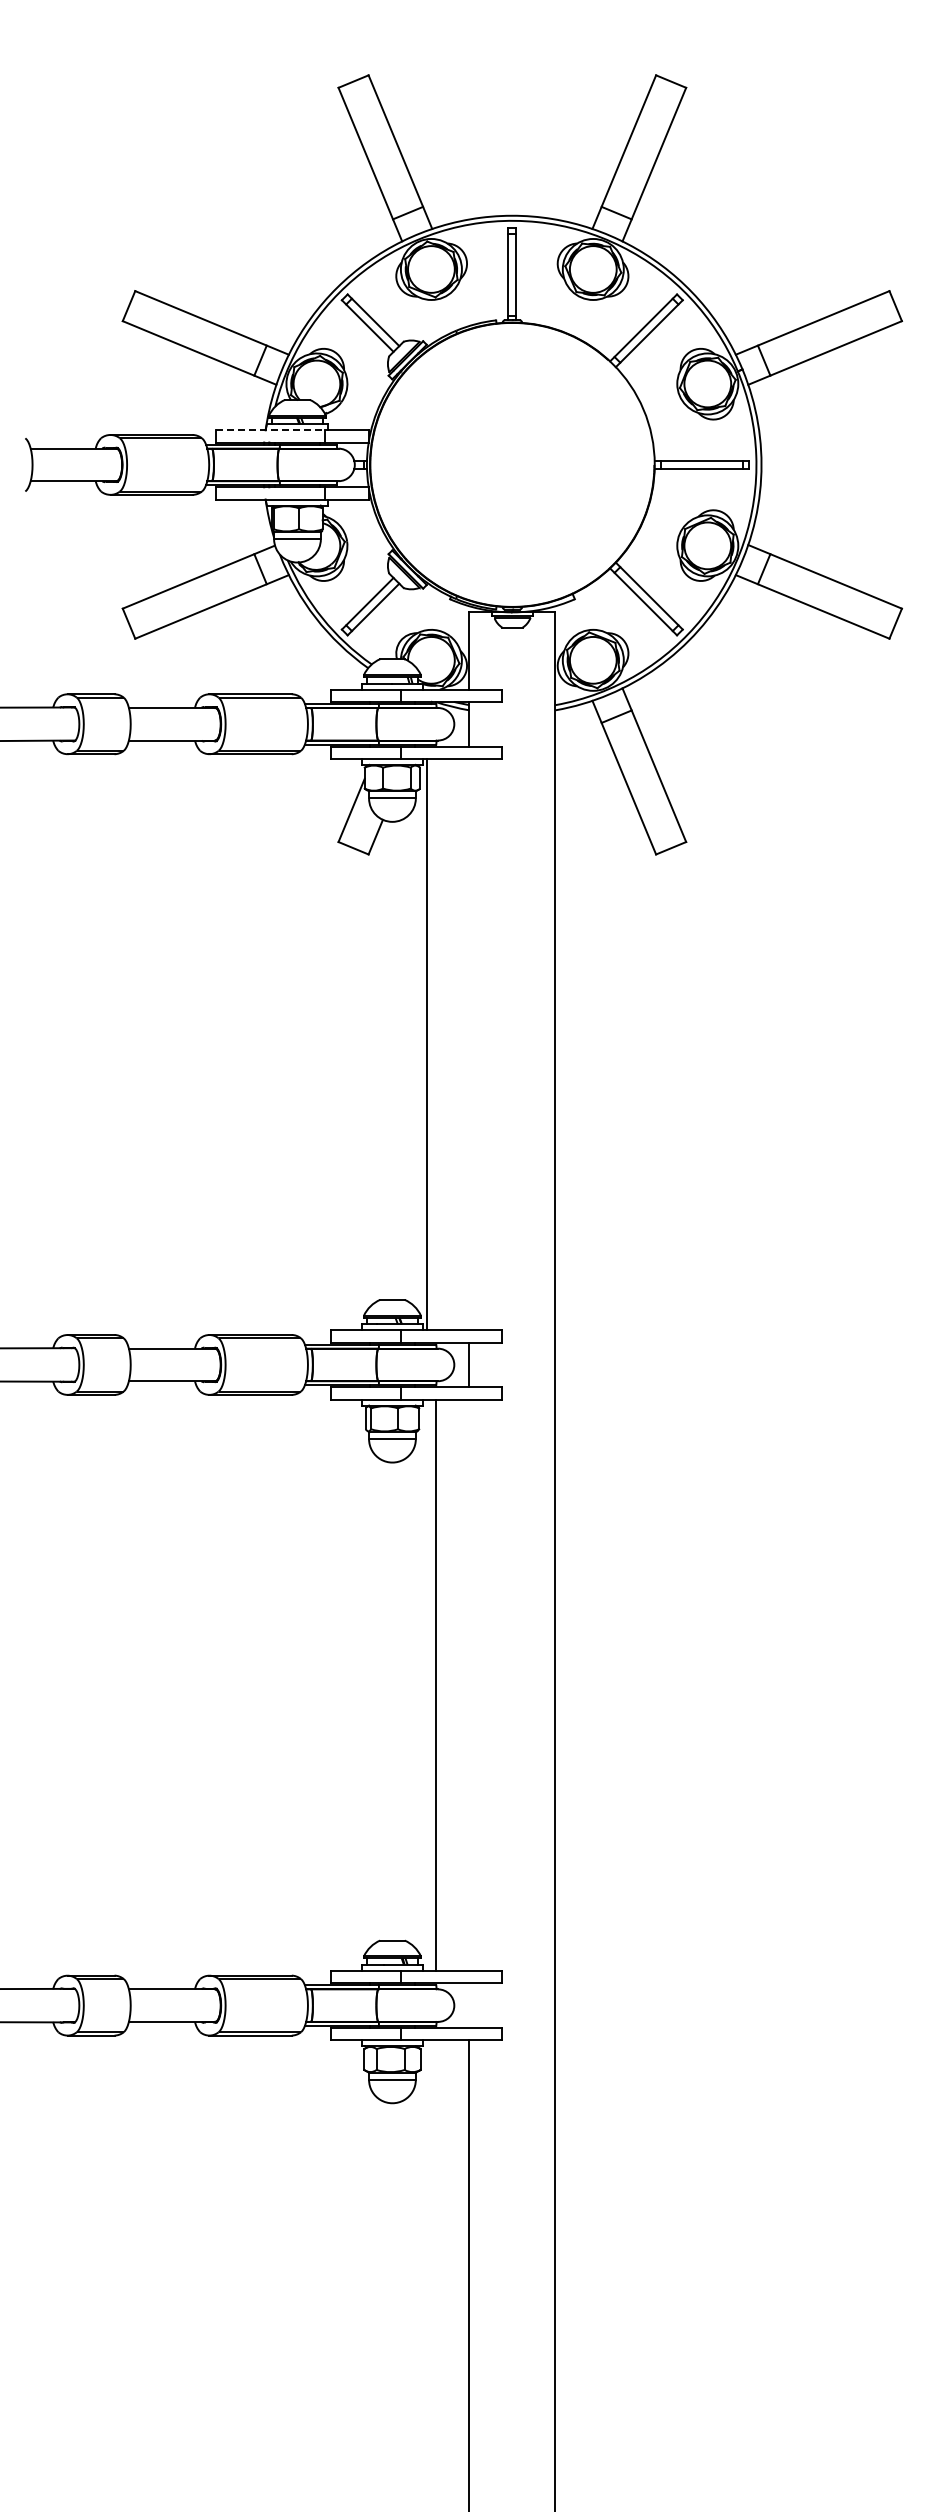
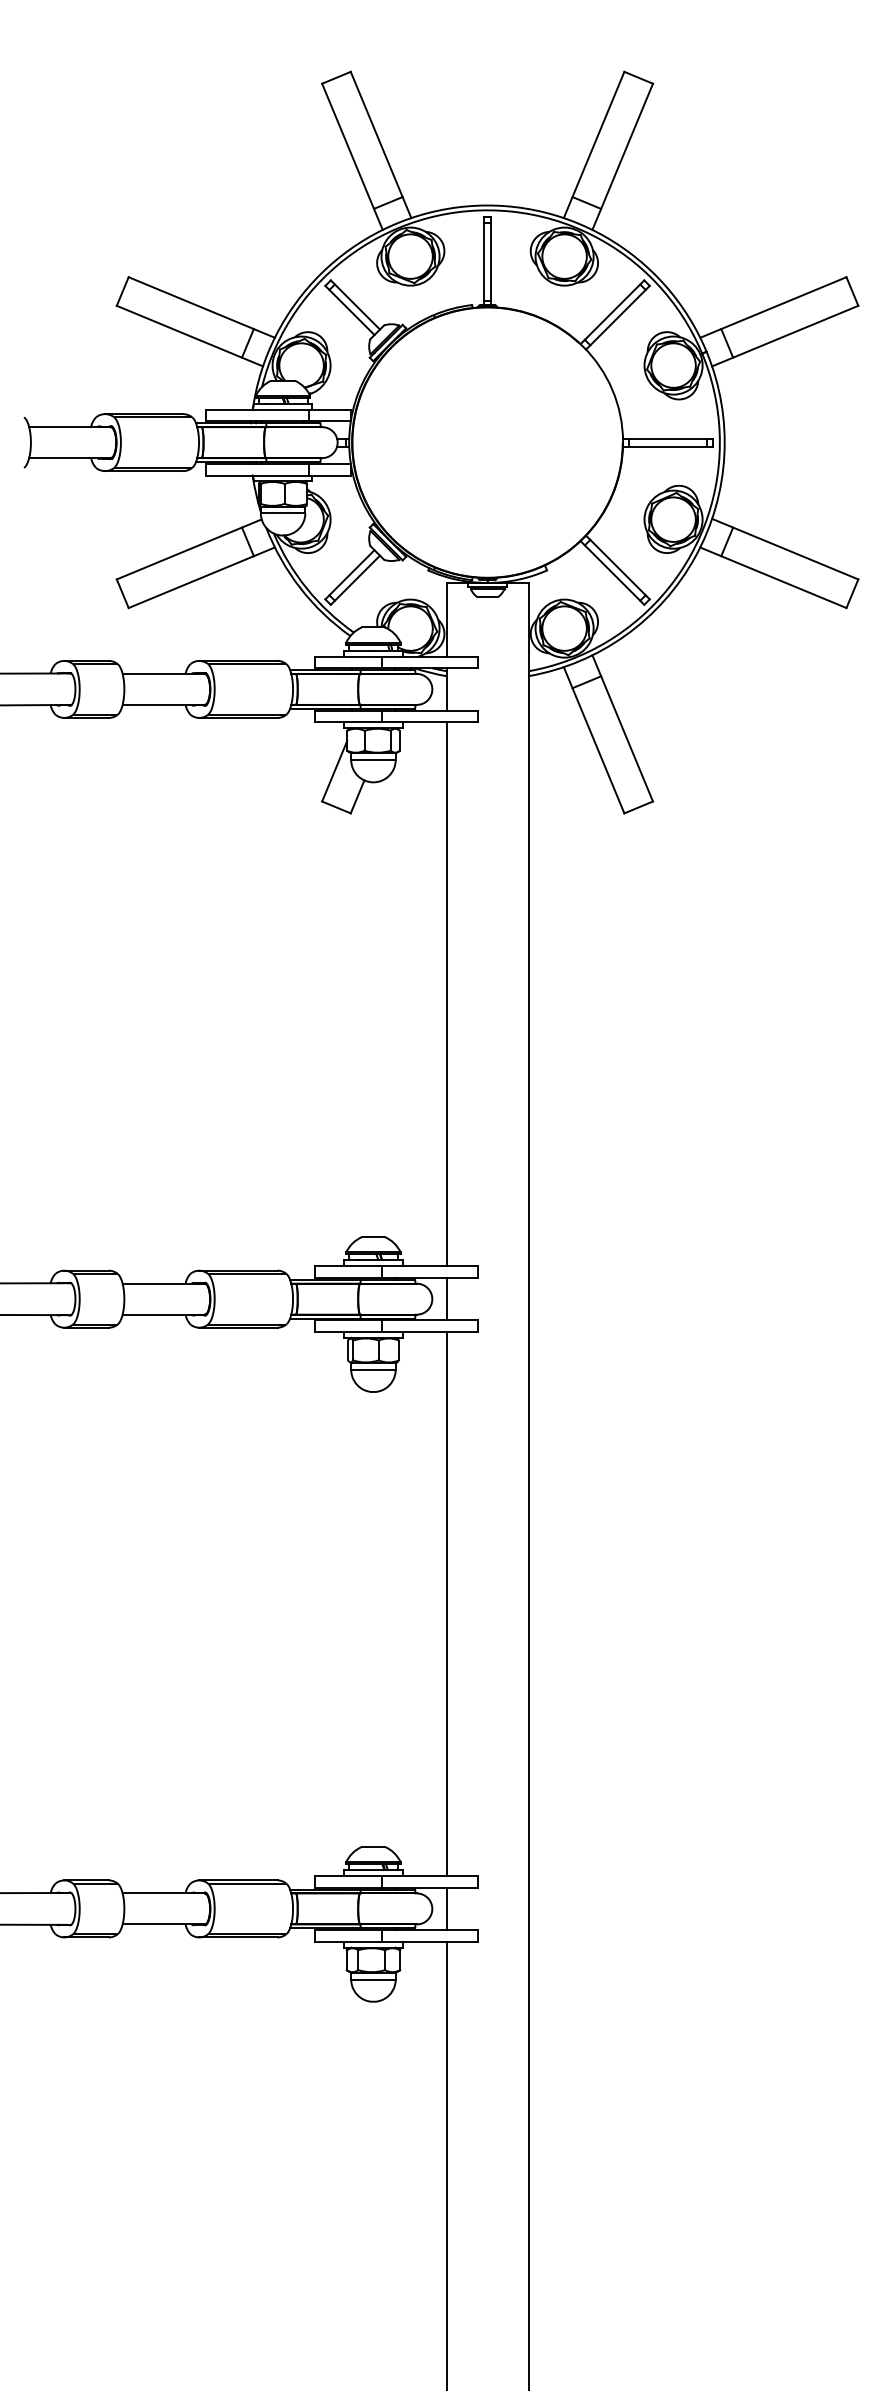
line: (270, 430) -> (257, 409), dashed -> solid
line: (427, 1044) -> (446, 994), moved
line: (436, 1685) -> (446, 1604), moved
line: (469, 2005) -> (446, 1908), added

